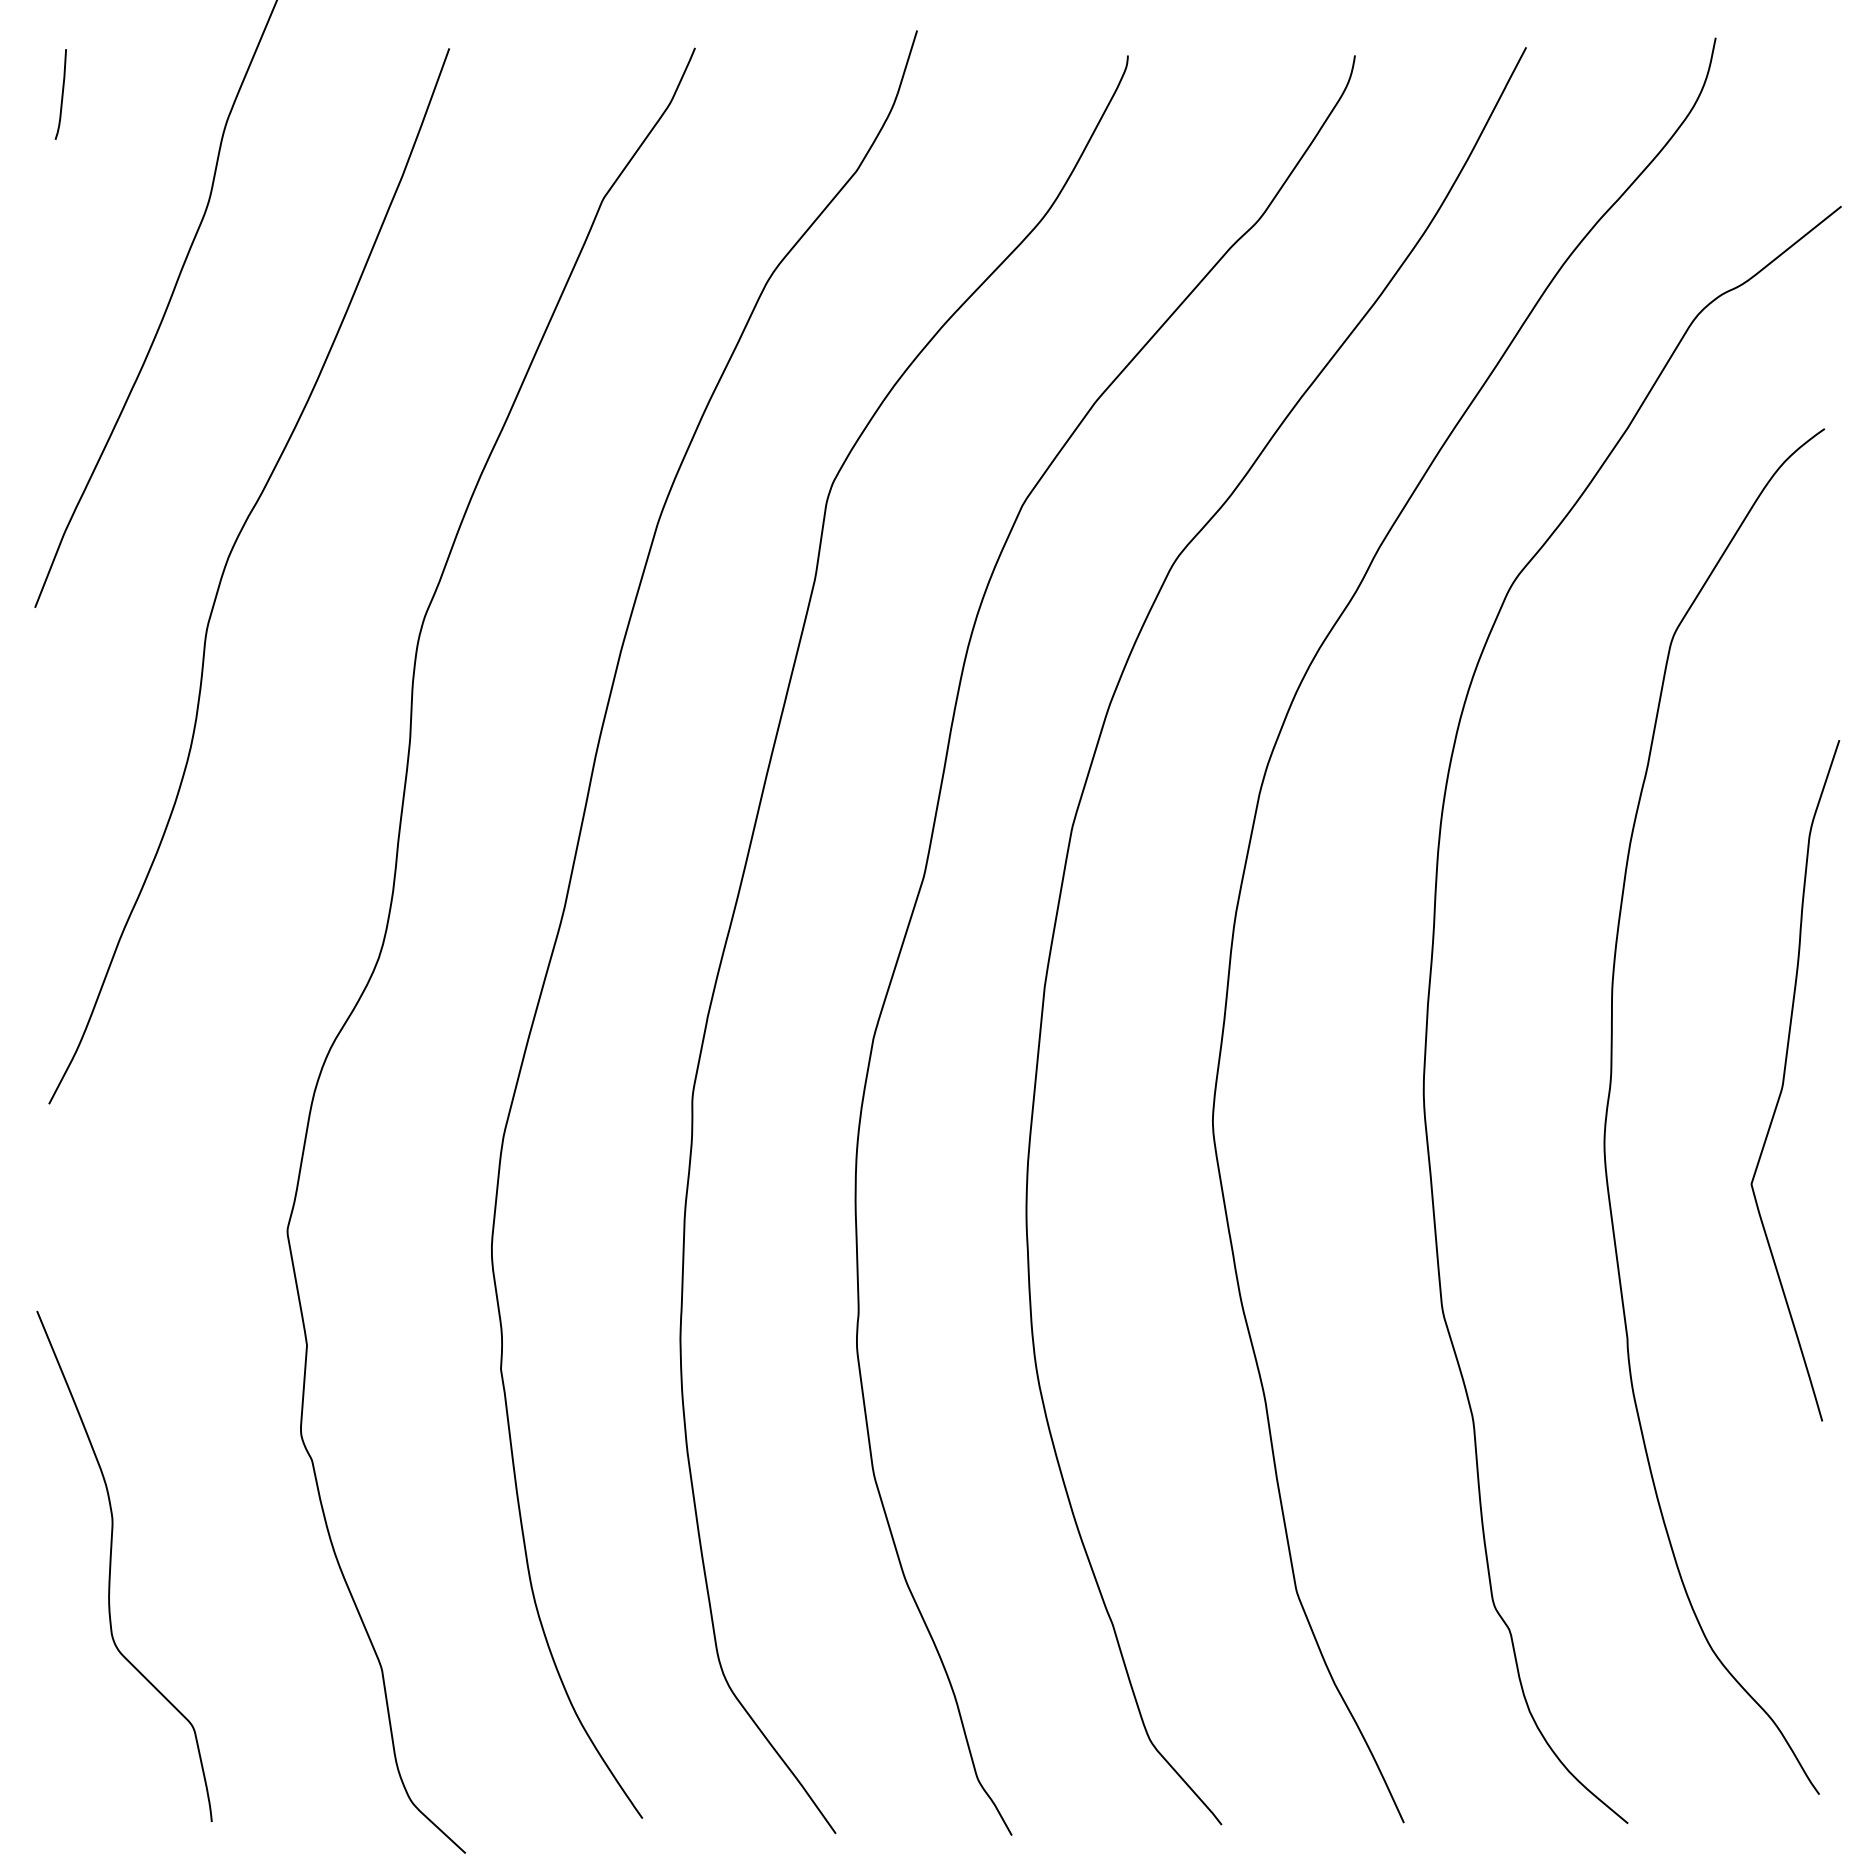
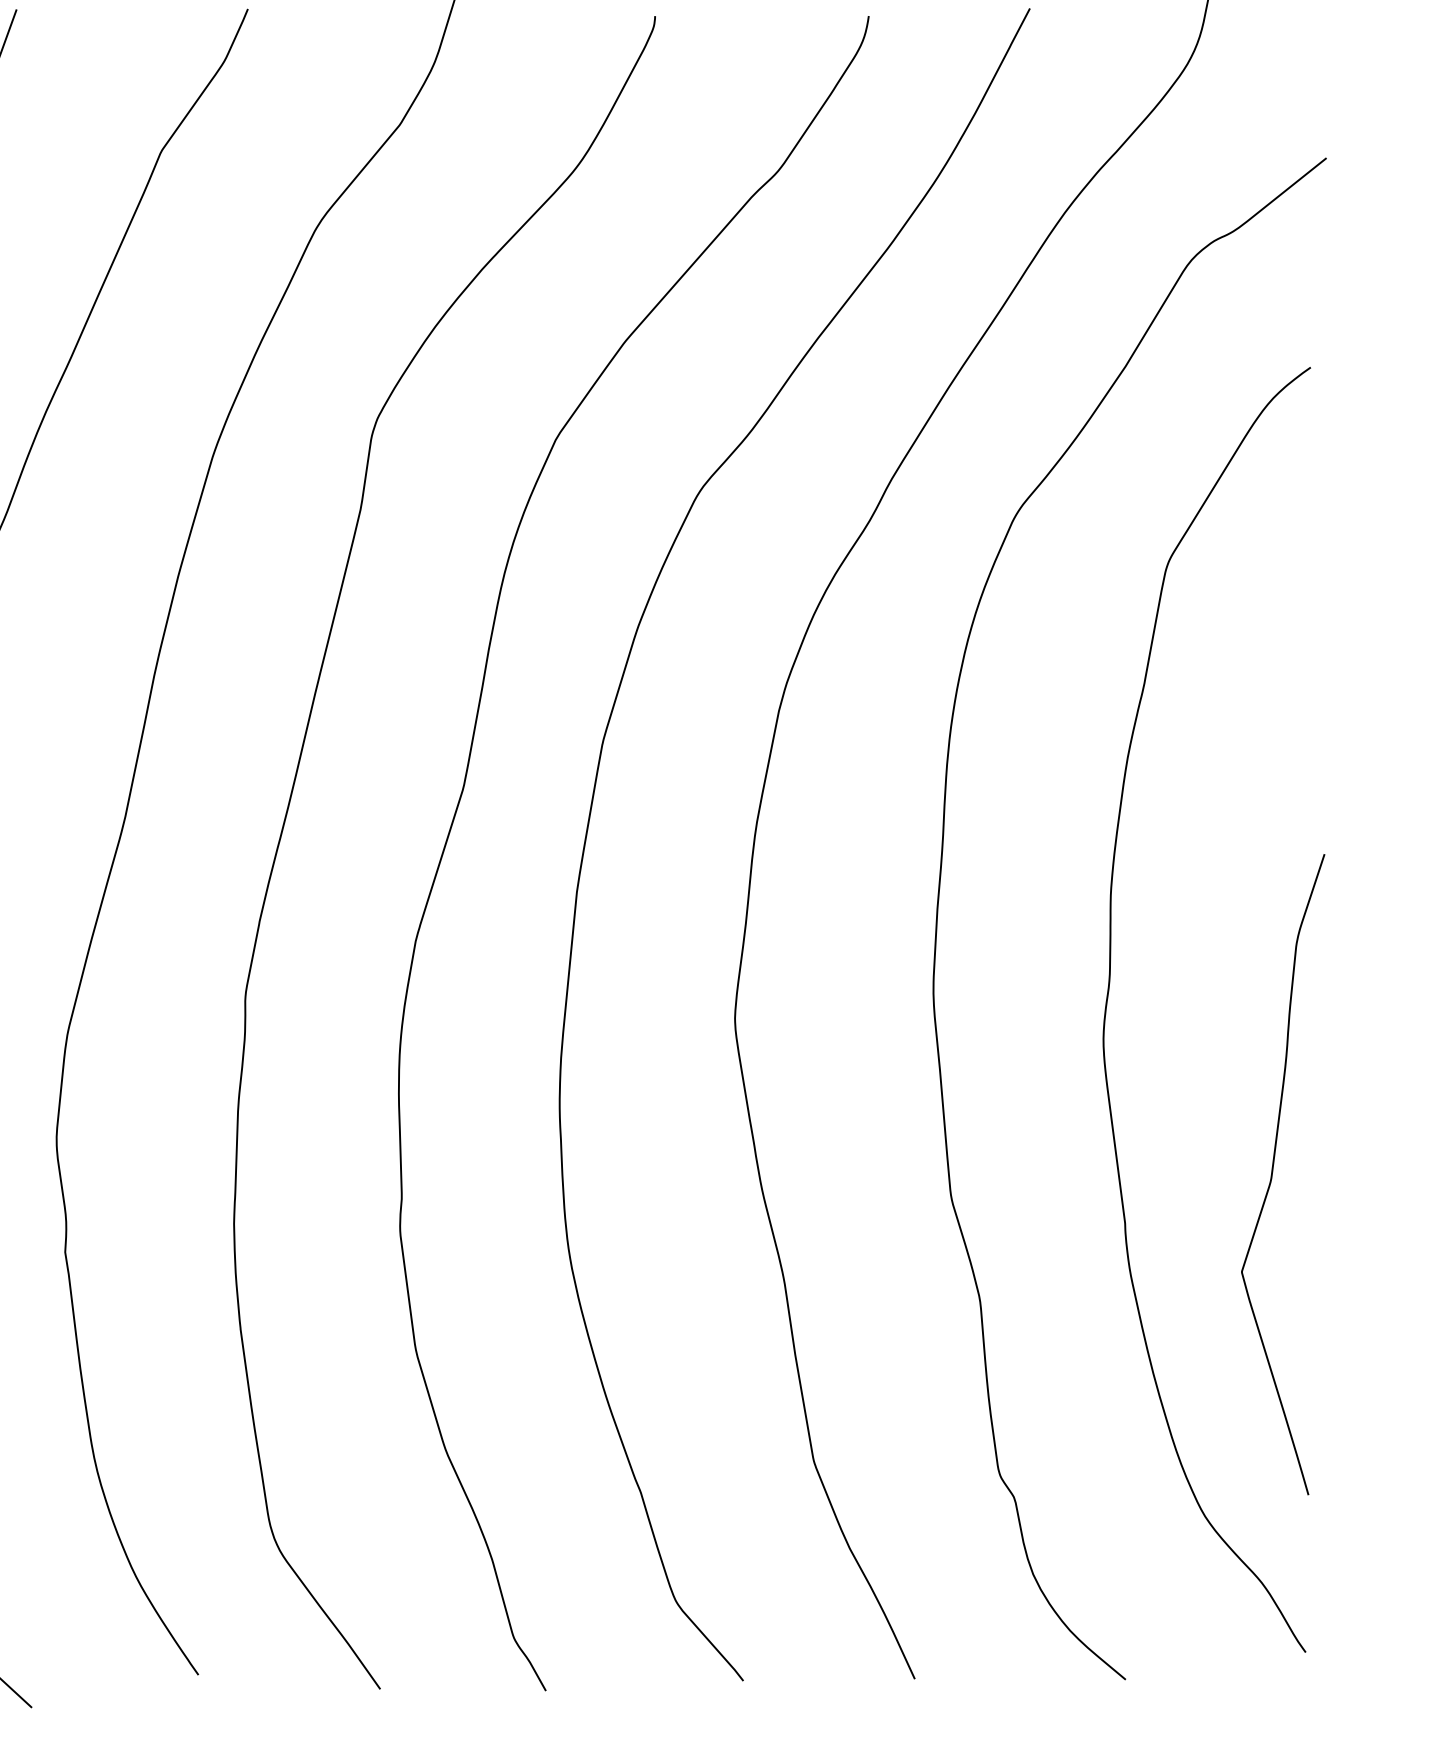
curve: (1784, 1080) -> (1272, 1174), moved

